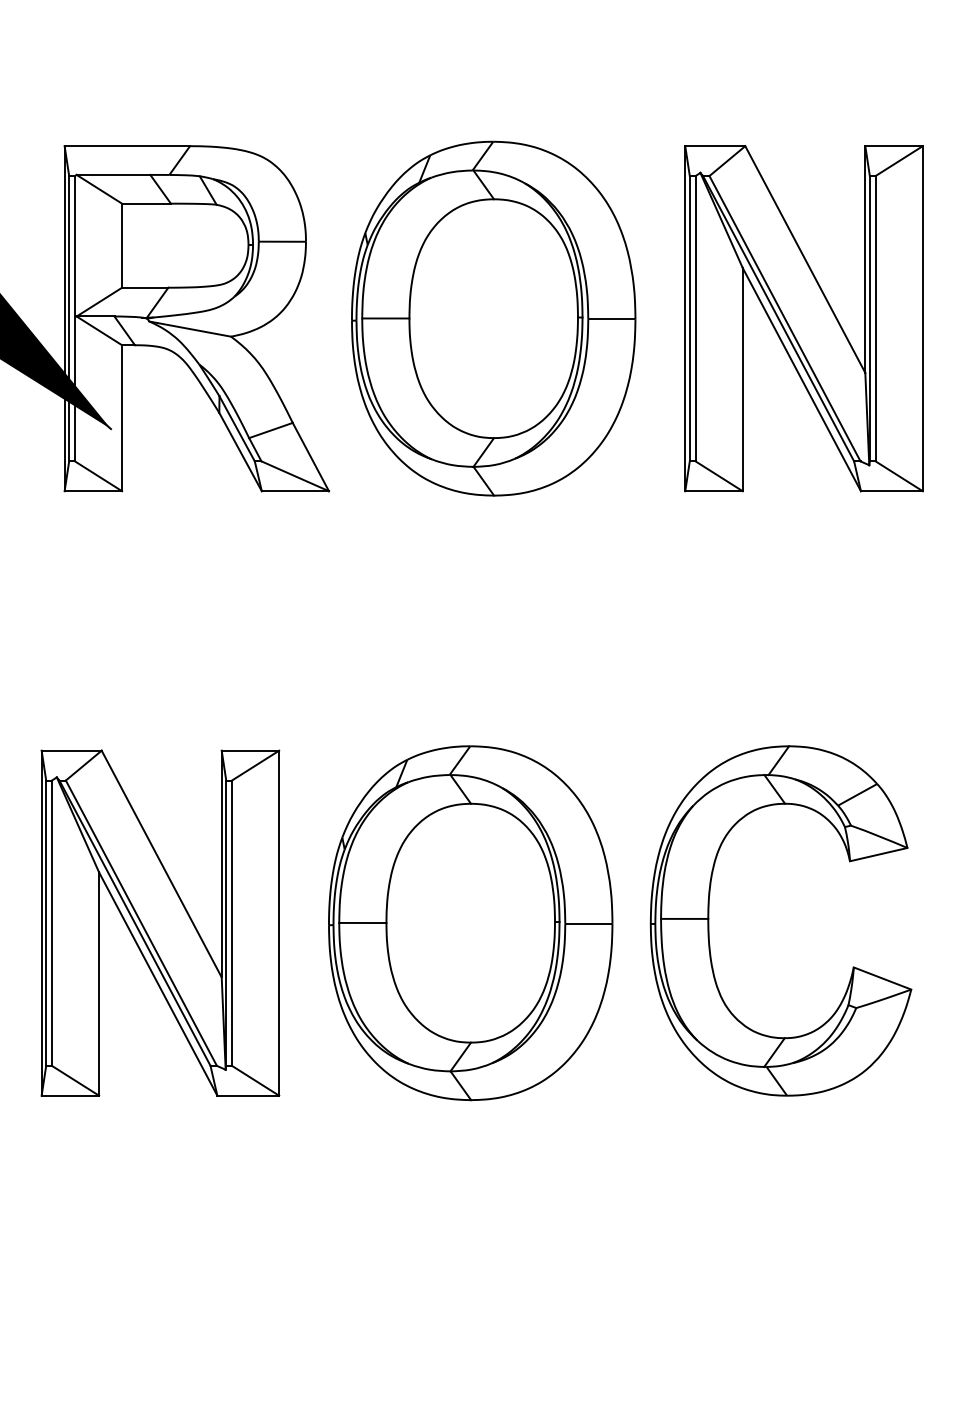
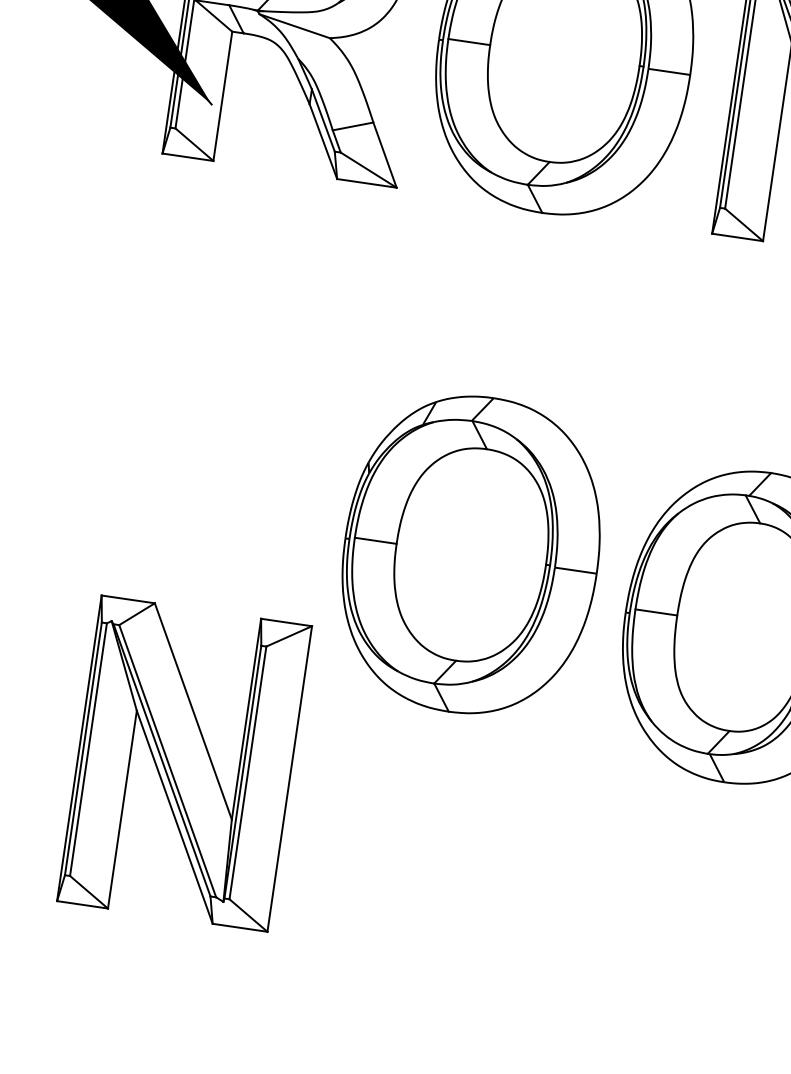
part: (160, 922) -> (184, 763), moved
part: (470, 923) -> (471, 555), moved

